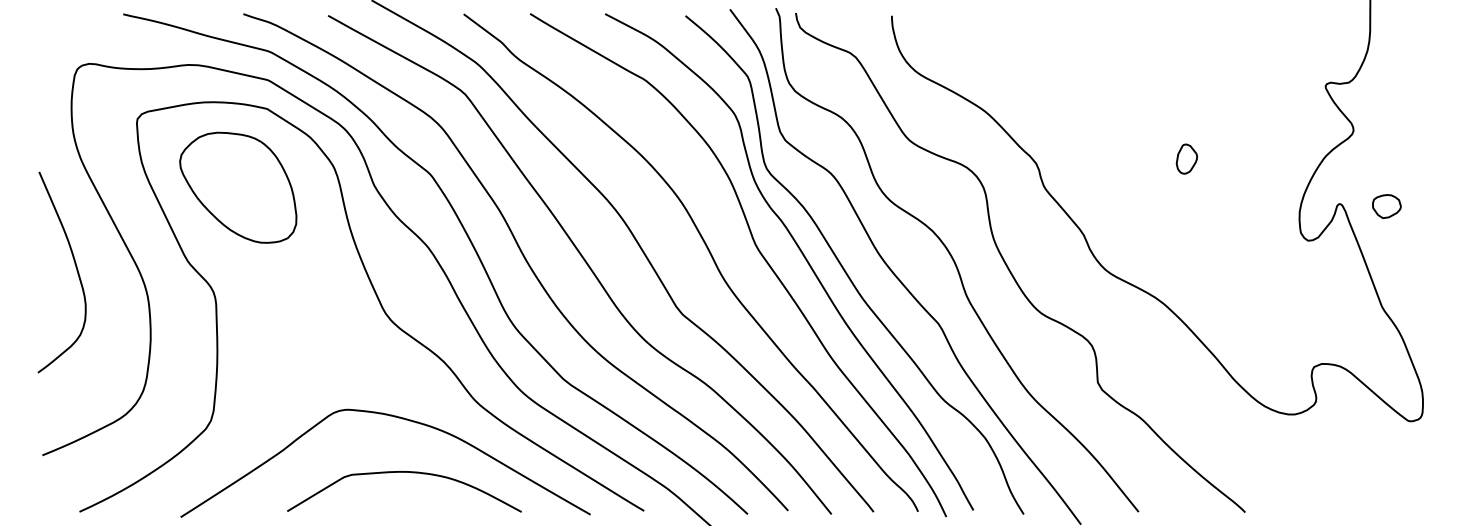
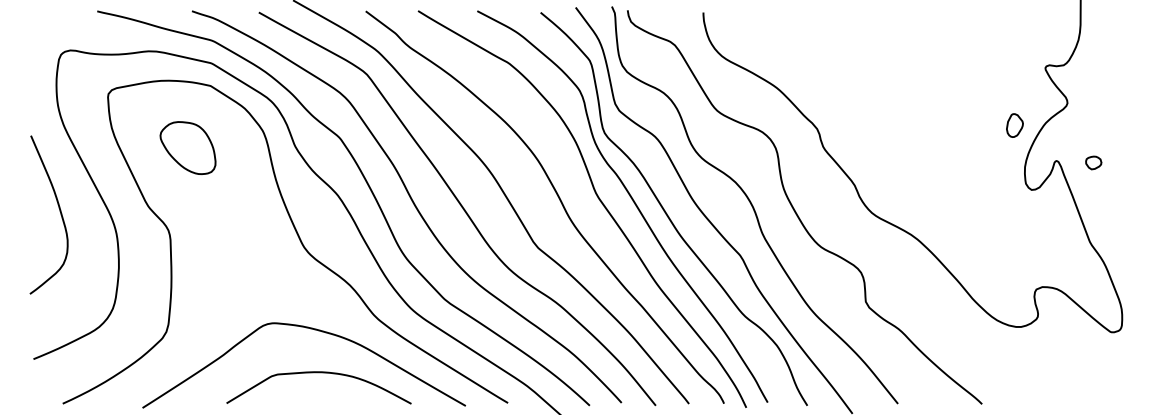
part: (1186, 158) -> (1014, 125), moved
part: (238, 187) -> (188, 147), size x0.6
part: (1386, 206) -> (1093, 162), size x0.7

